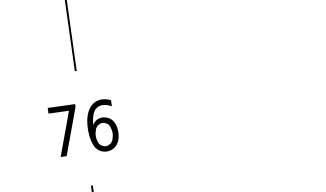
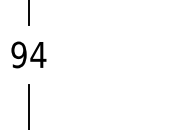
text: (82, 127) -> (28, 54), 76 -> 94

